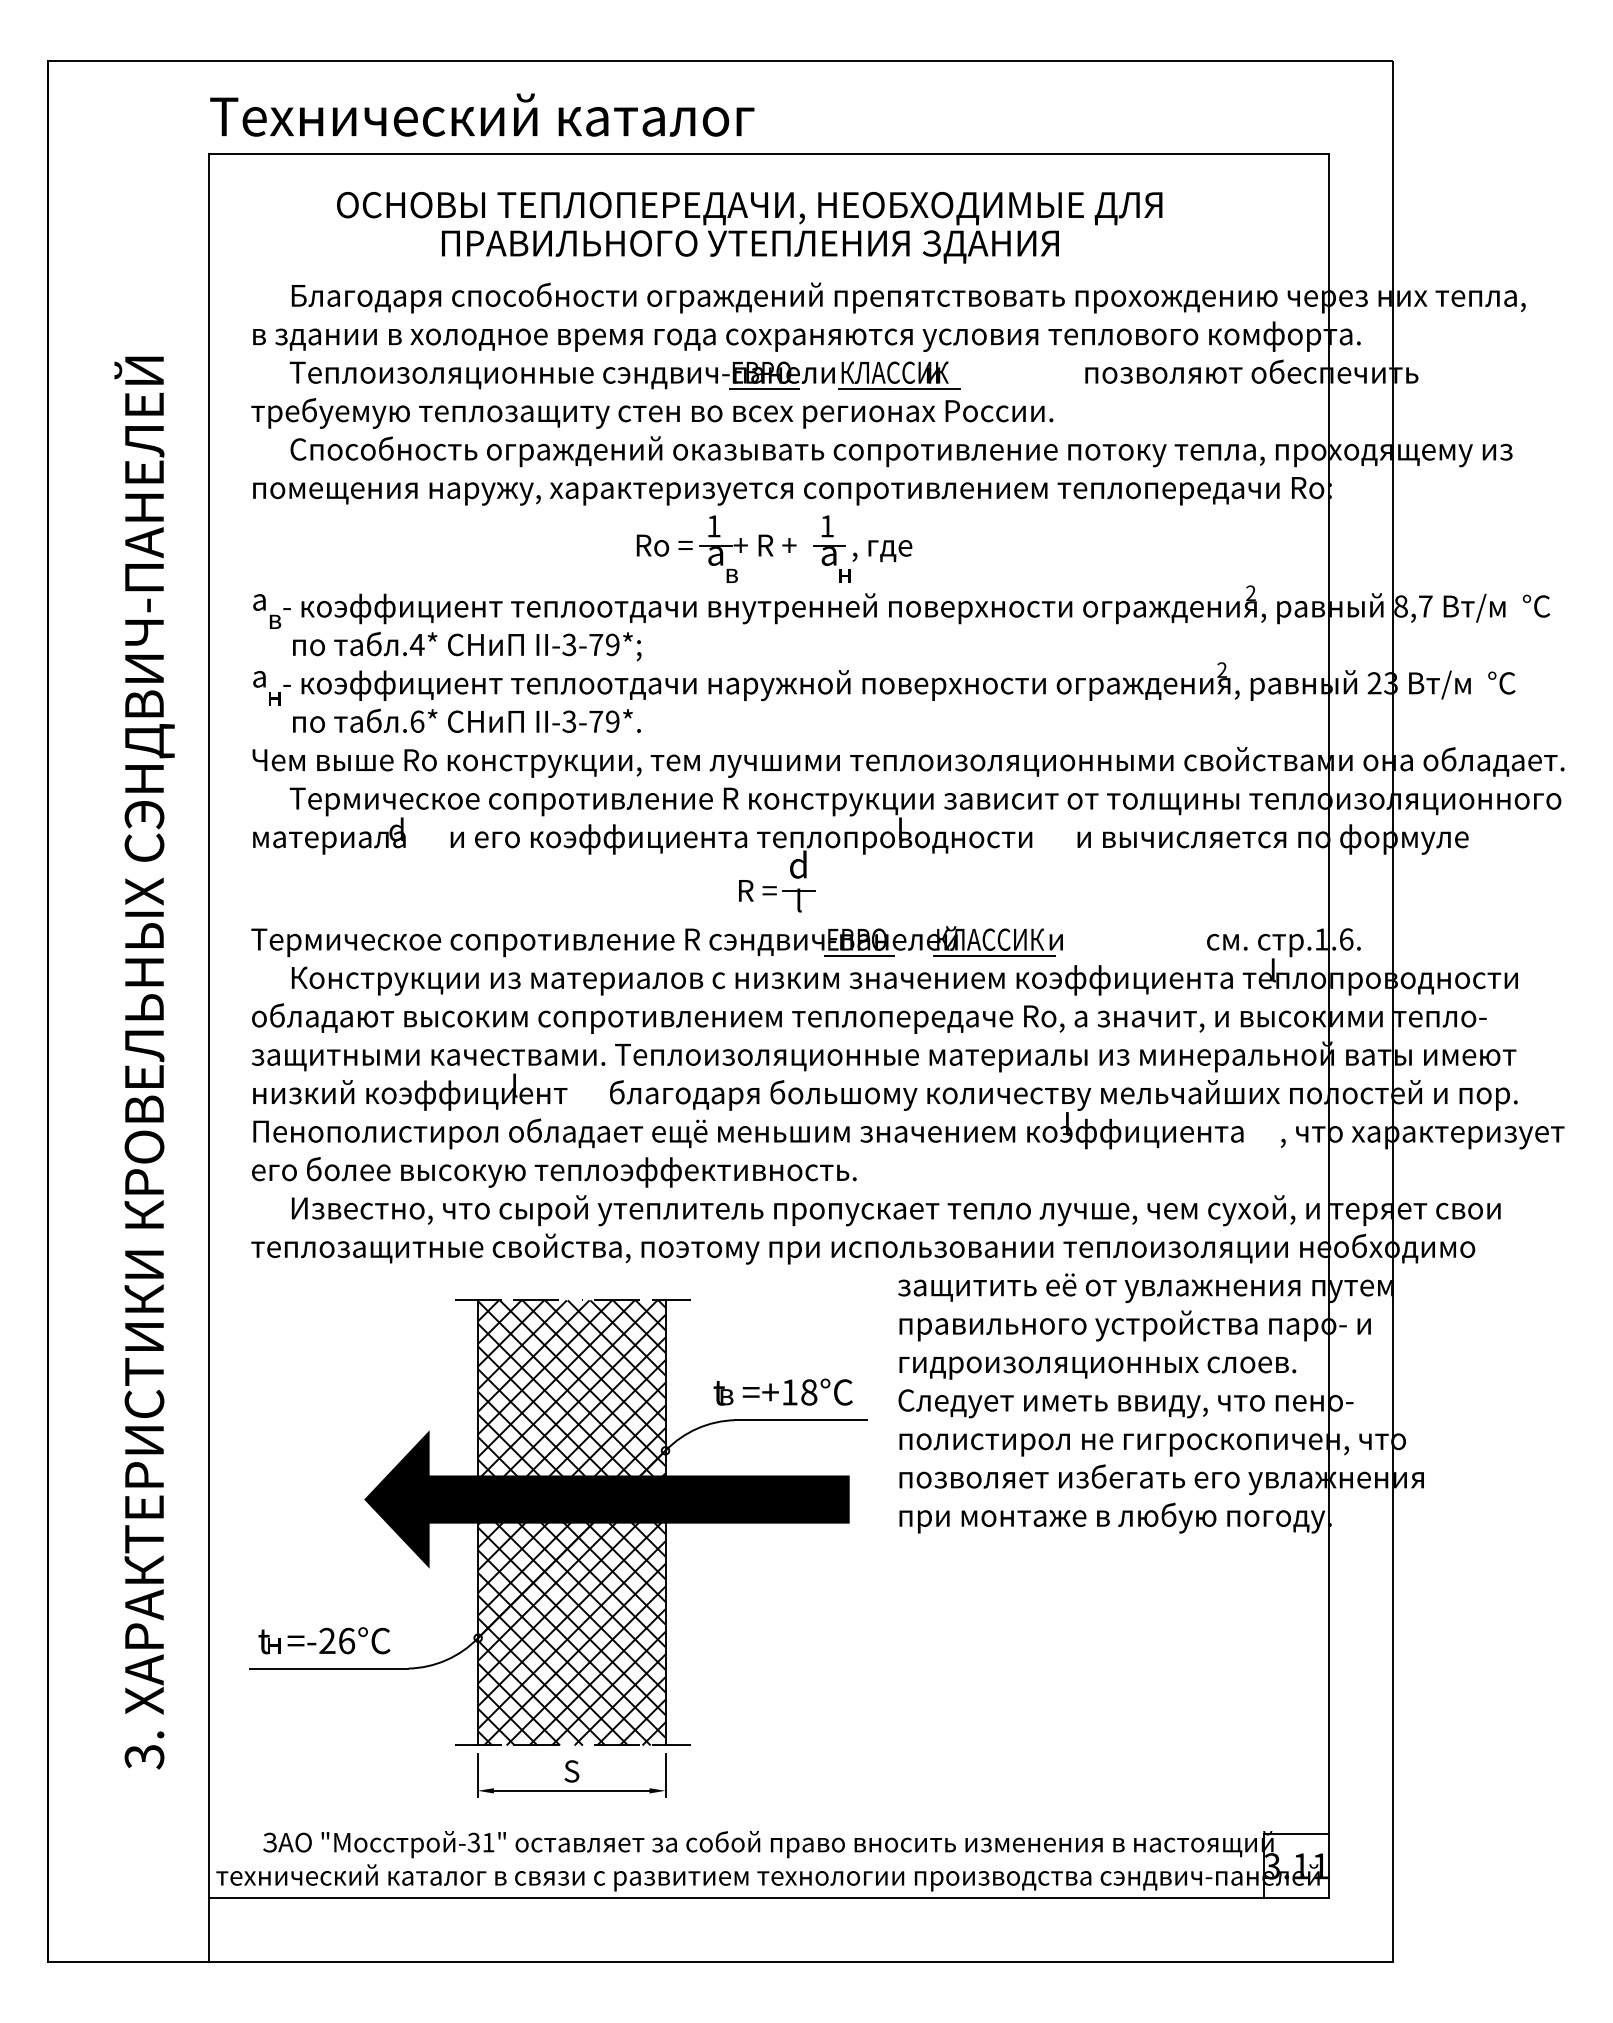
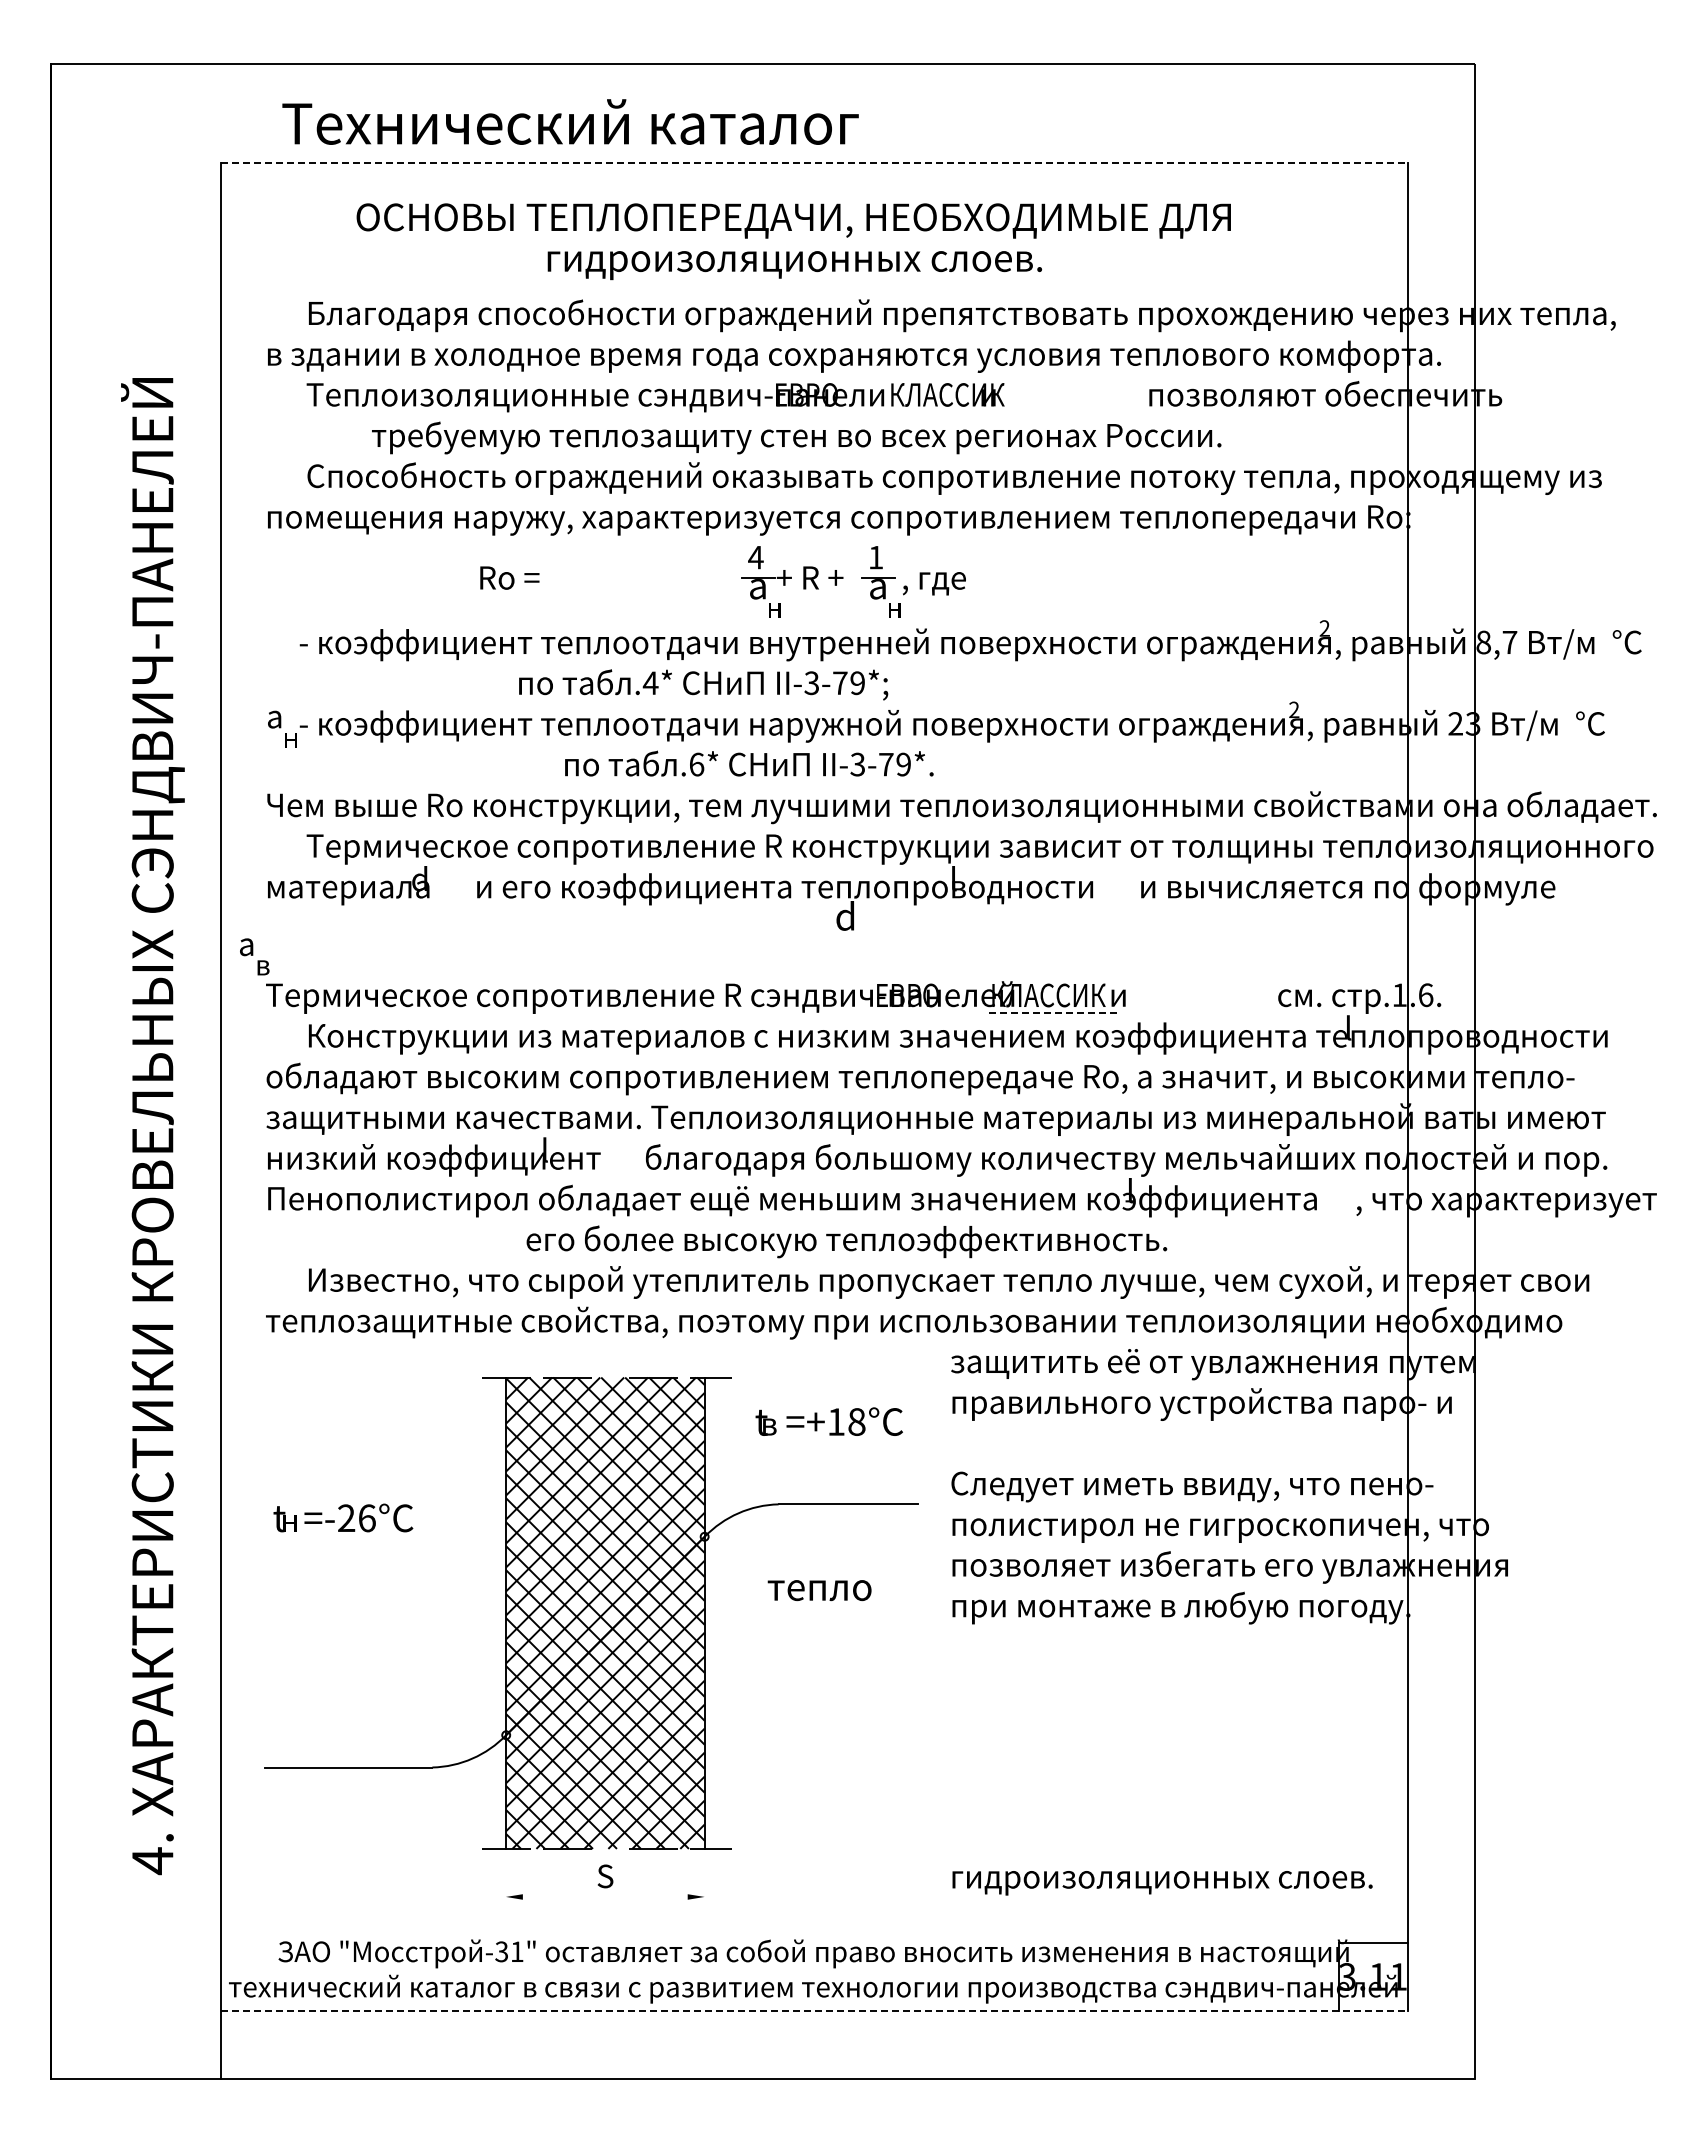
text: (482, 114) -> (570, 121), moved
line: (769, 154) -> (814, 163), solid -> dashed
text: (750, 247) -> (794, 262), ПРАВИЛЬНОГО УТЕПЛЕНИЯ ЗДАНИЯ -> гидроизоляционных слоев.
line: (763, 389) -> (808, 412), removed
line: (899, 389) -> (952, 412), removed
text: (652, 412) -> (796, 437), moved
text: (713, 526) -> (755, 557), 1 -> 4
text: (664, 545) -> (509, 577), moved
text: (732, 575) -> (775, 609), в -> н
text: (266, 611) -> (254, 956), moved
text: (467, 646) -> (703, 684), moved
text: (467, 720) -> (749, 763), moved
part: (776, 896) -> (822, 949), removed
line: (858, 955) -> (909, 1012), removed
line: (994, 955) -> (1053, 1012), solid -> dashed
text: (553, 1171) -> (846, 1241), moved
text: (1097, 1368) -> (1162, 1883), moved
text: (782, 1391) -> (828, 1421), moved
fill: (606, 1499) -> (642, 1588), removed
text: (324, 1640) -> (343, 1517), moved
text: (144, 1757) -> (152, 1861), 3. -> 4.
line: (477, 1775) -> (505, 1880), removed
line: (665, 1775) -> (704, 1880), removed
line: (570, 1790) -> (604, 1896), removed
line: (769, 1898) -> (814, 2010), solid -> dashed

